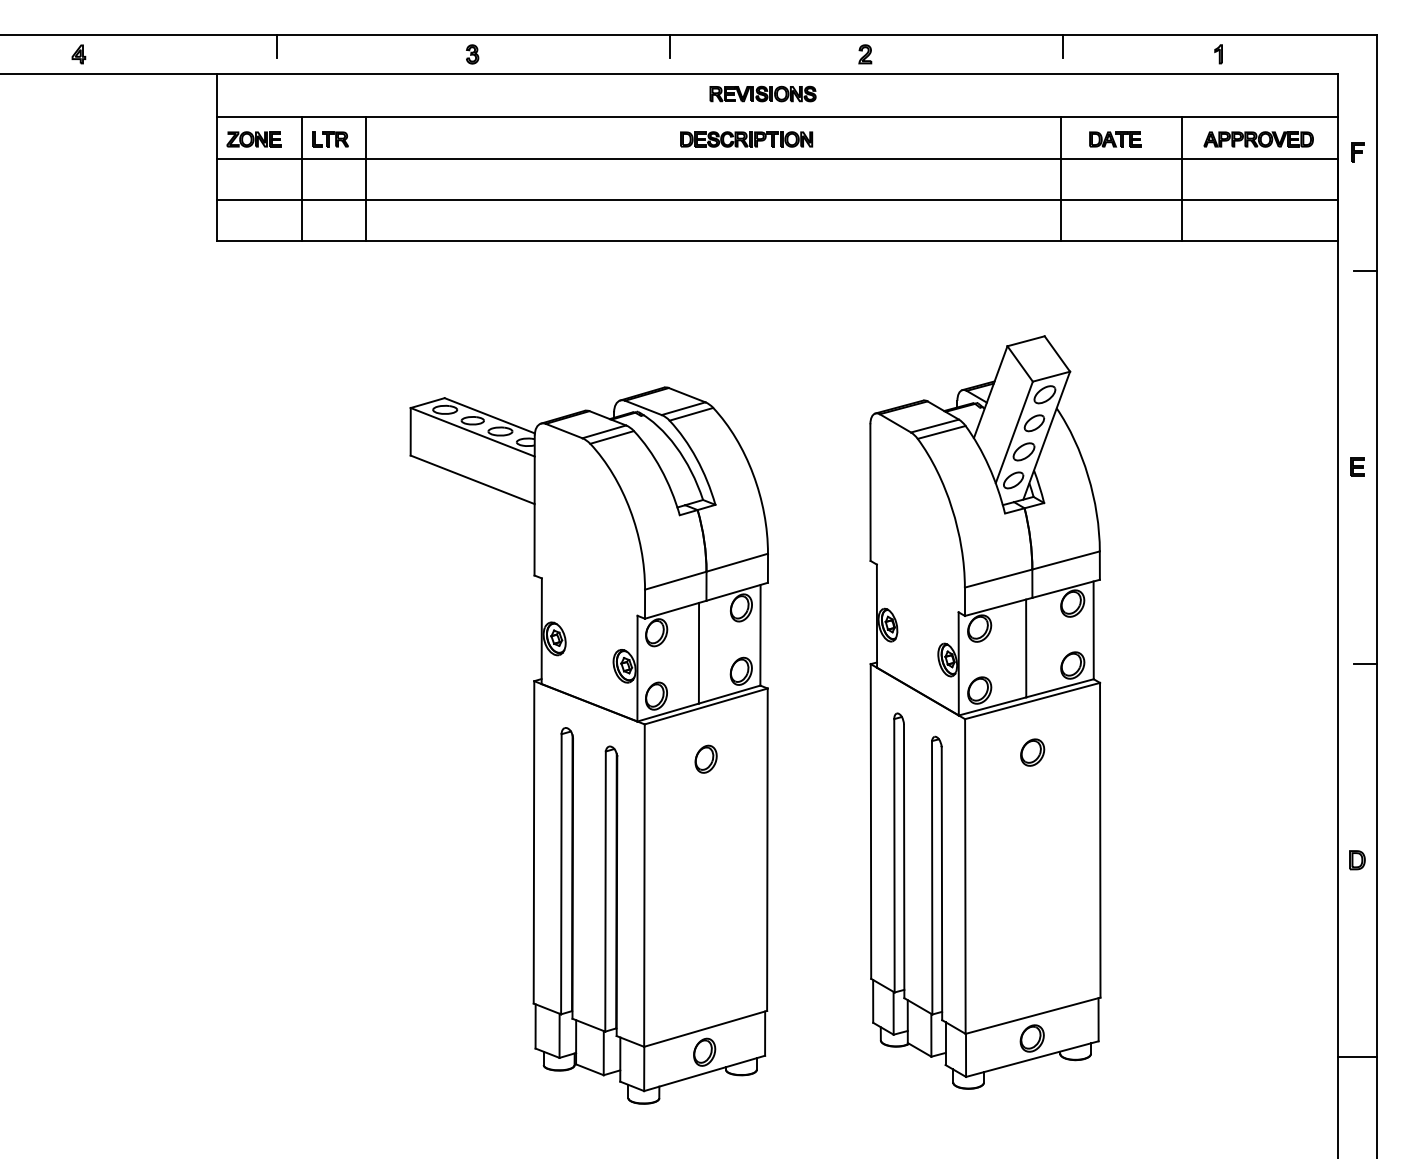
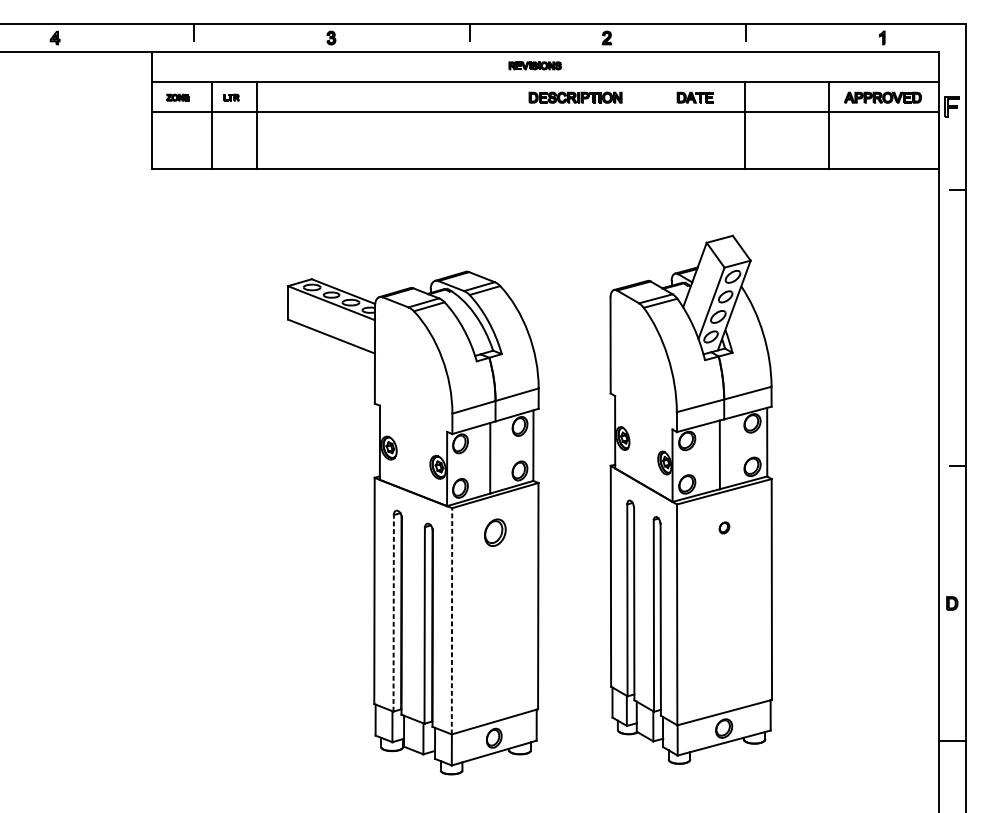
part: (1218, 54) -> (882, 38), moved
part: (762, 93) -> (534, 65), size x0.7
part: (253, 139) -> (177, 97), size x0.6
part: (330, 139) -> (231, 97), size x0.6
part: (746, 139) -> (575, 97), moved
part: (1115, 139) -> (695, 97), moved
part: (1357, 152) -> (952, 106), size x1.6
line: (777, 200) -> (545, 140), removed
part: (1357, 466) -> (952, 327), removed
part: (1032, 752) -> (724, 527), size x0.6
part: (705, 758) -> (494, 532), size x1.4
line: (561, 873) -> (393, 612), solid -> dashed
line: (644, 885) -> (452, 621), solid -> dashed

